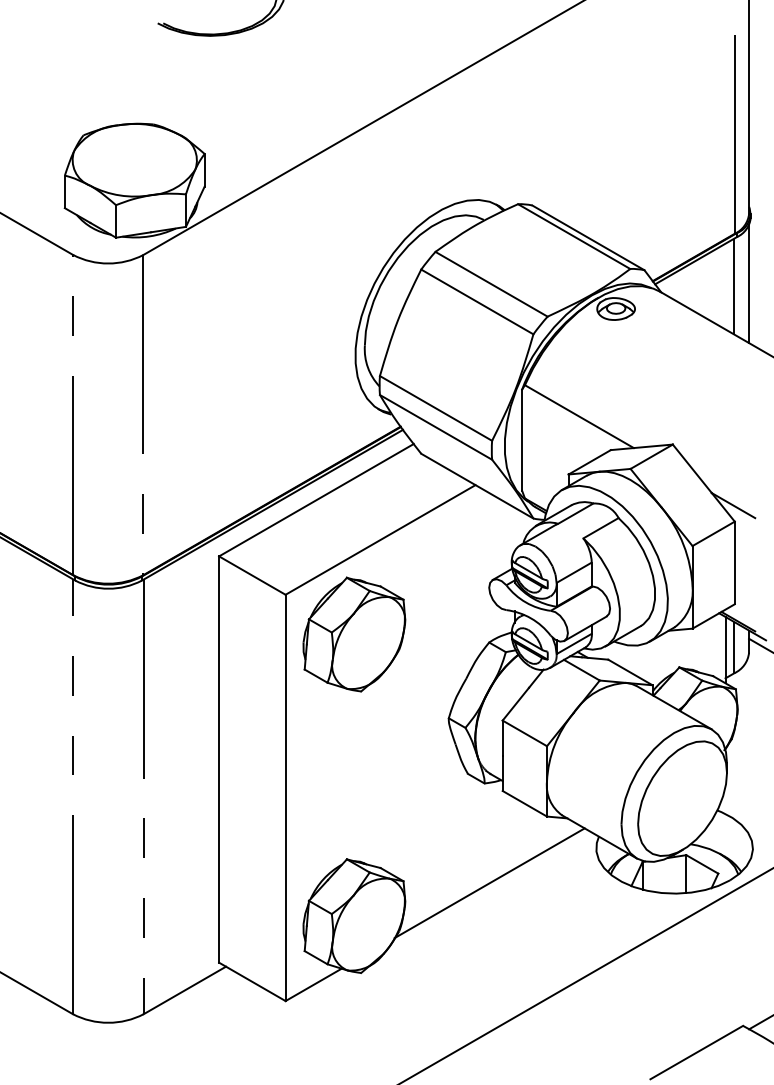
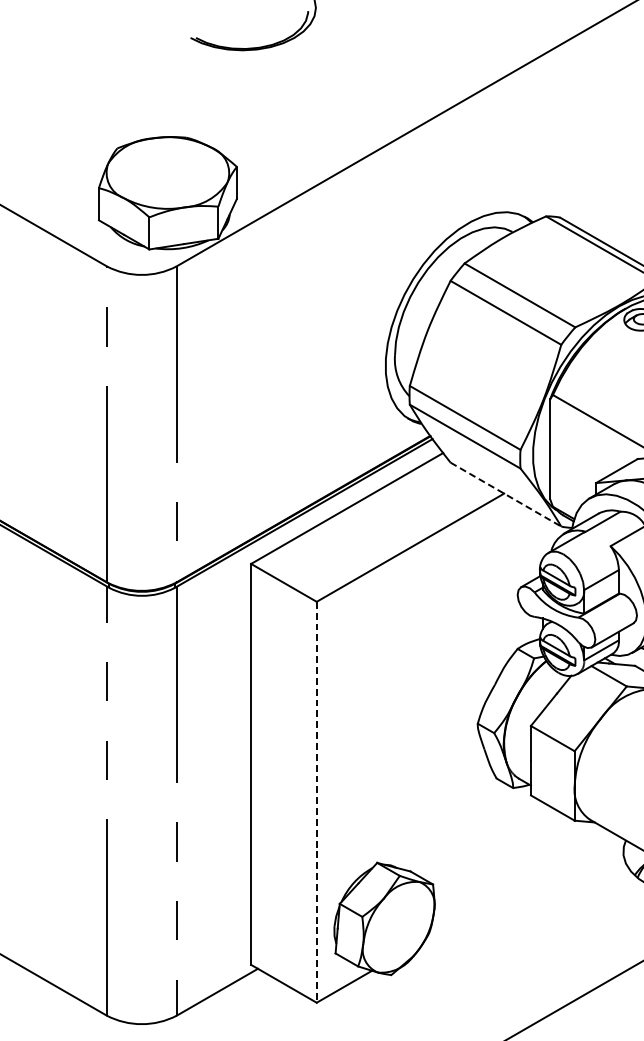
line: (477, 486) -> (506, 494), solid -> dashed
part: (354, 634) -> (384, 641), removed
line: (285, 798) -> (316, 802), solid -> dashed
line: (489, 883) -> (517, 886), removed

